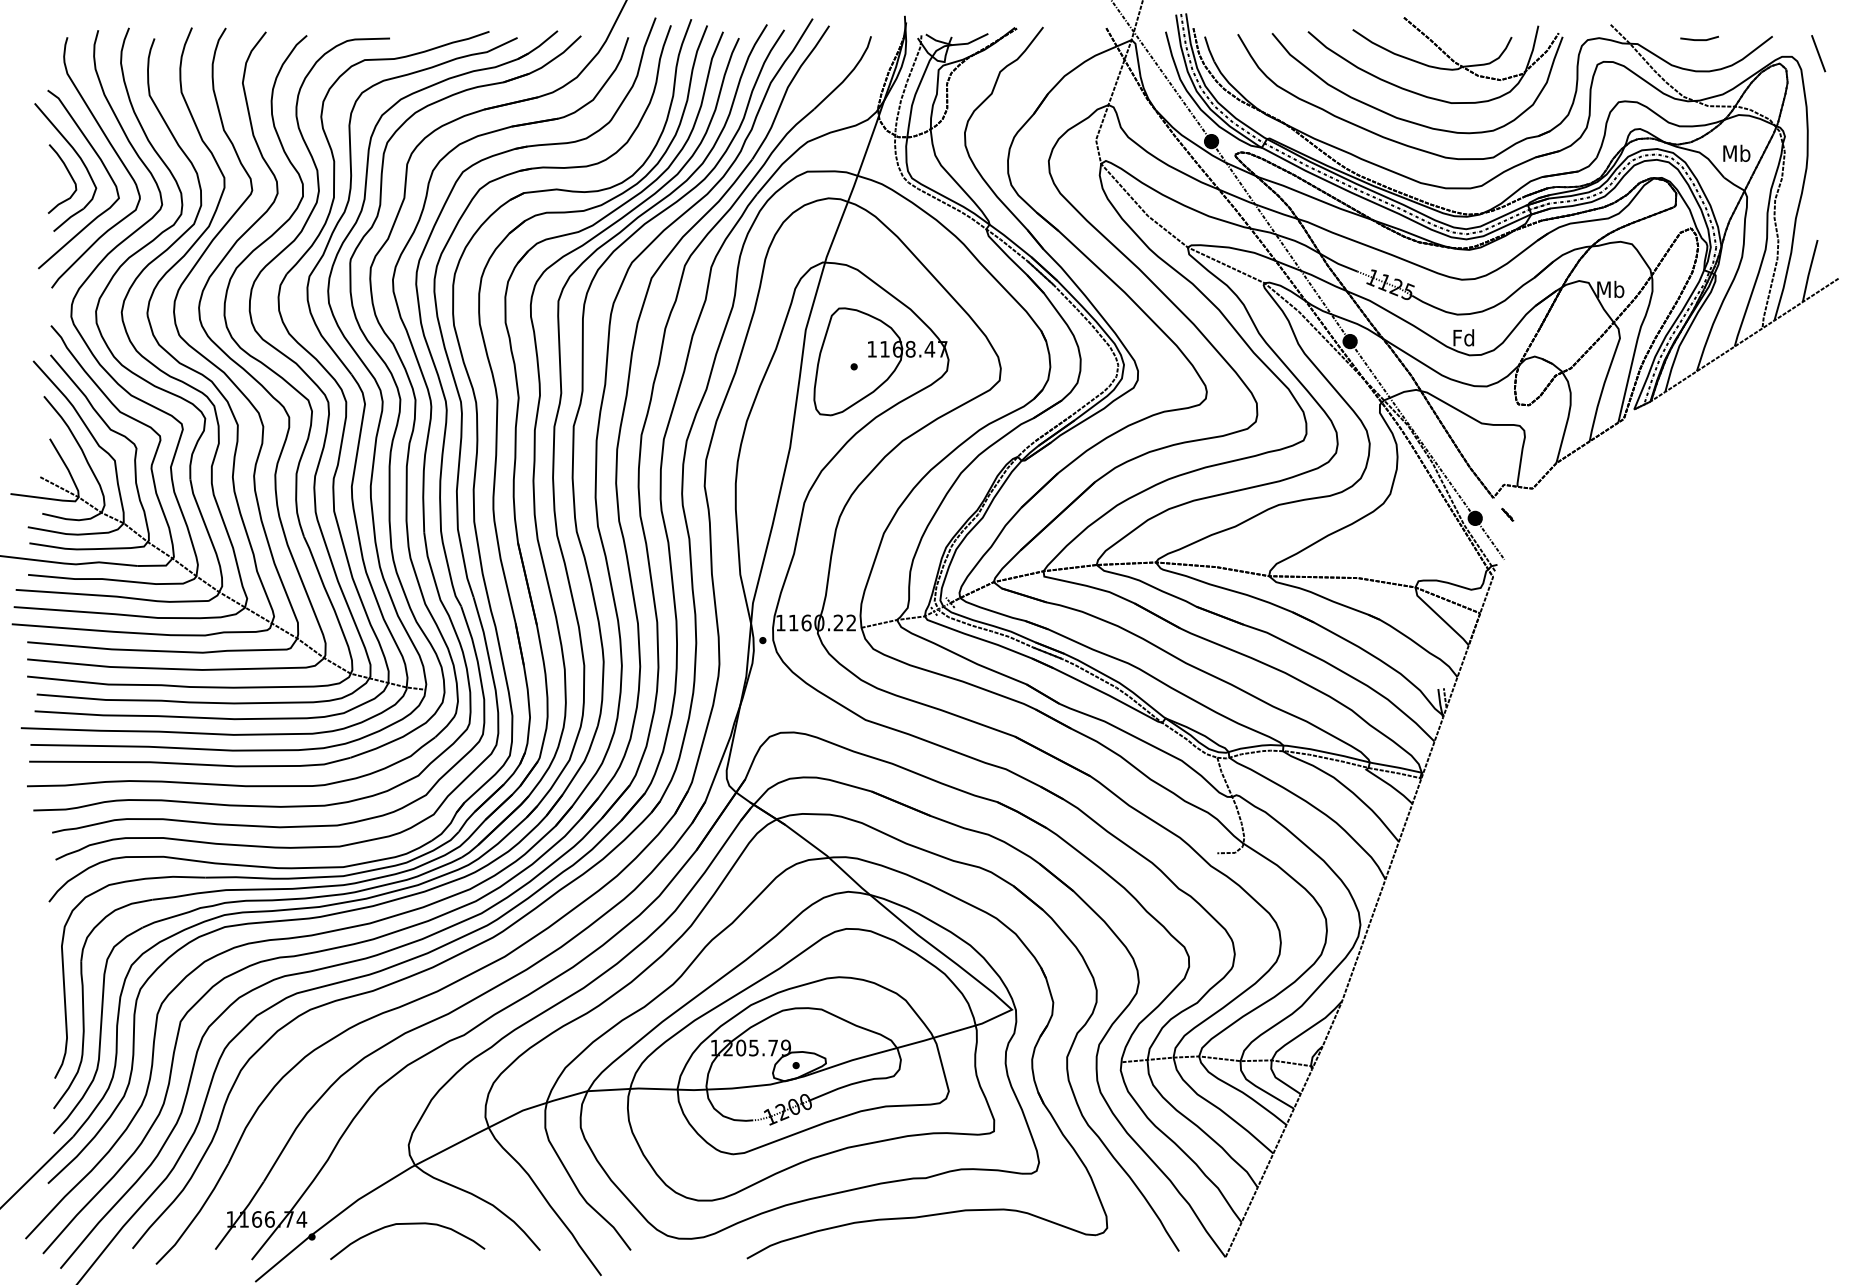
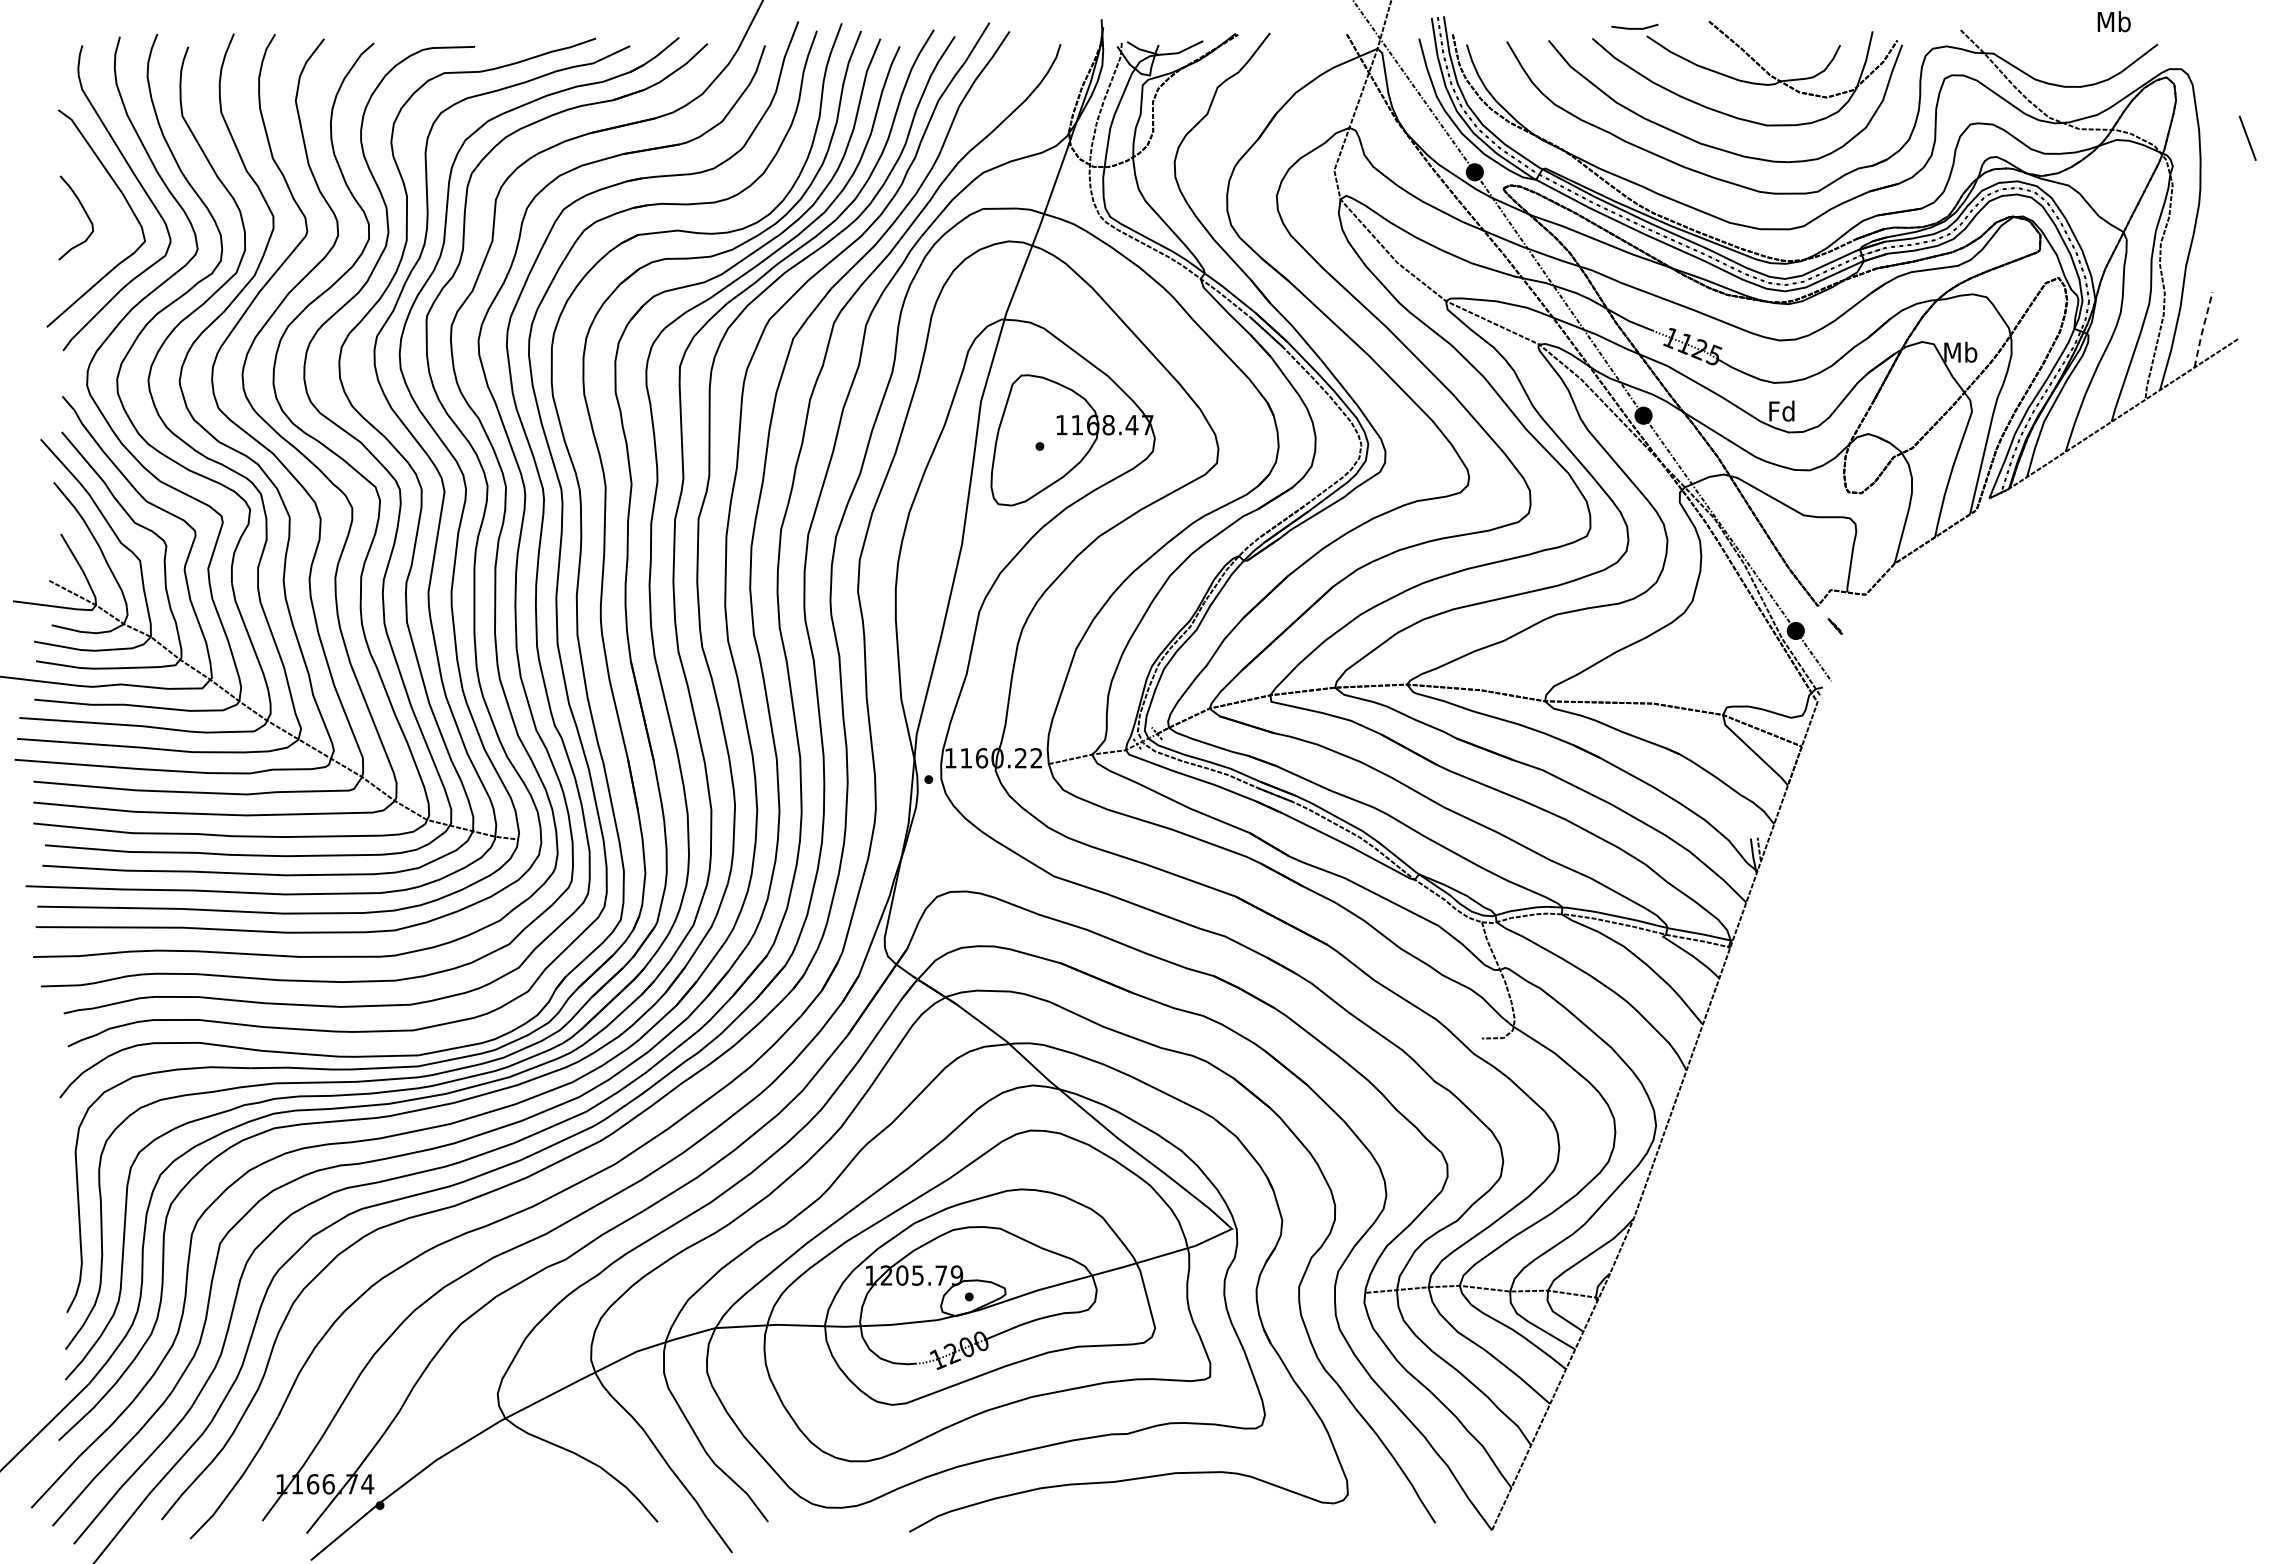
line: (1699, 39) -> (1634, 28), moved
line: (1818, 53) -> (2247, 137), moved
text: (1736, 153) -> (2113, 21), moved
part: (79, 158) -> (97, 193), removed
line: (1809, 270) -> (2202, 329), solid -> dashed
curve: (407, 1224) -> (496, 1490), removed

